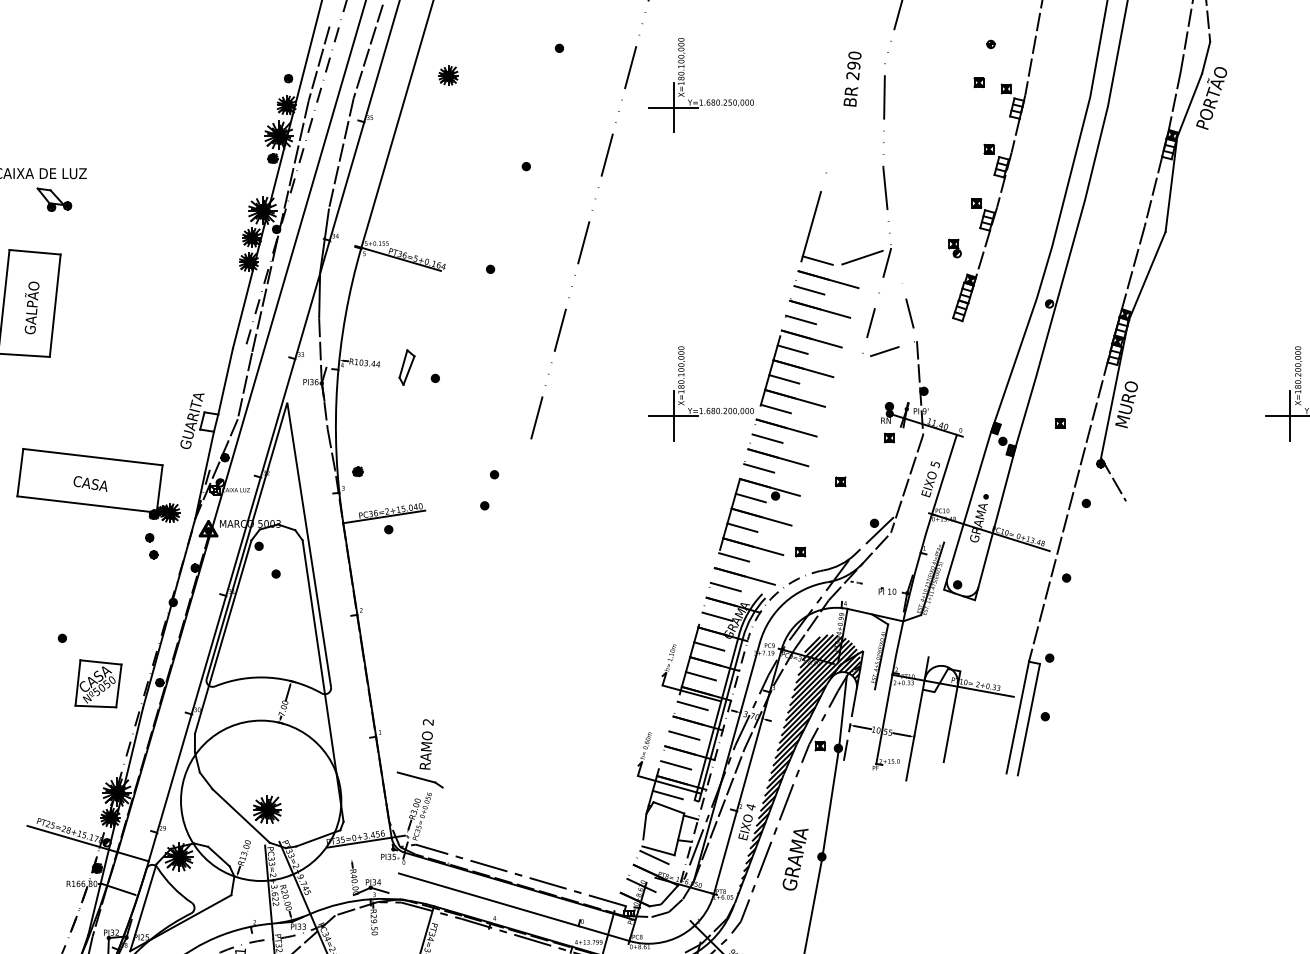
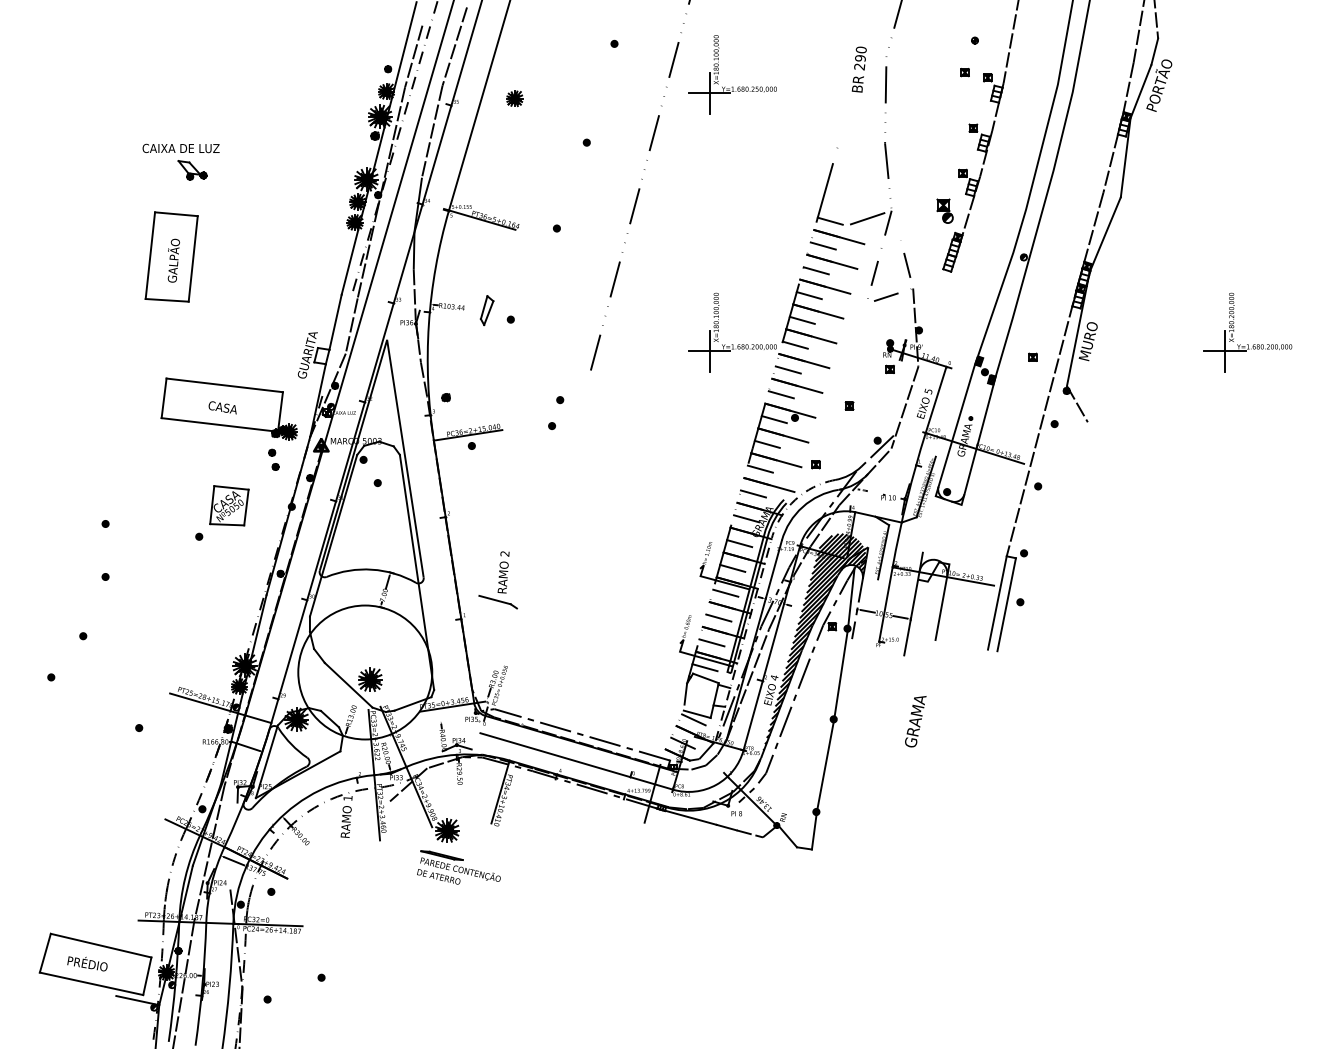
part: (448, 75) -> (514, 98), moved
part: (954, 247) -> (944, 210), size x1.6
part: (98, 683) -> (229, 505), moved
part: (419, 754) -> (497, 580), moved
text: (795, 859) -> (915, 721), moved

